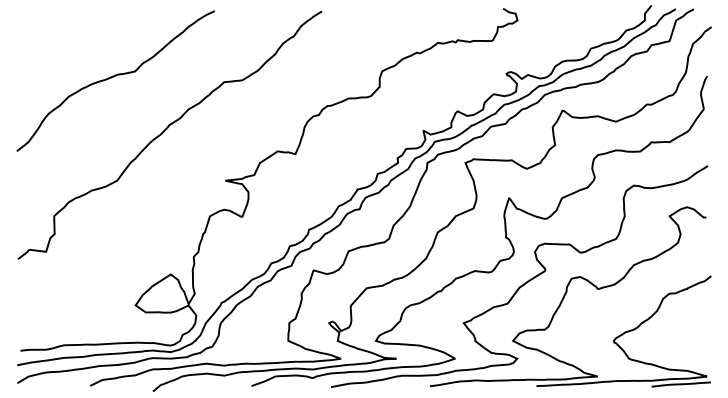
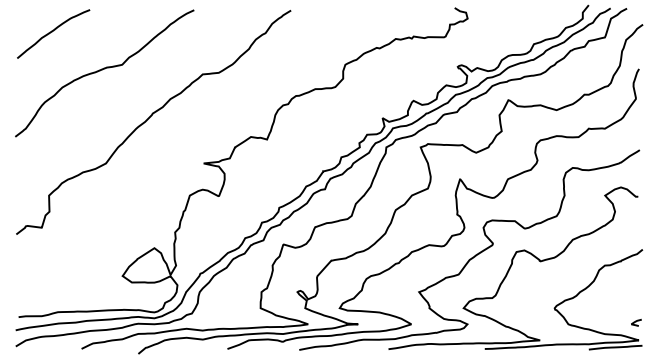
curve: (57, 35) -> (52, 32), added
curve: (704, 356) -> (636, 322), added

